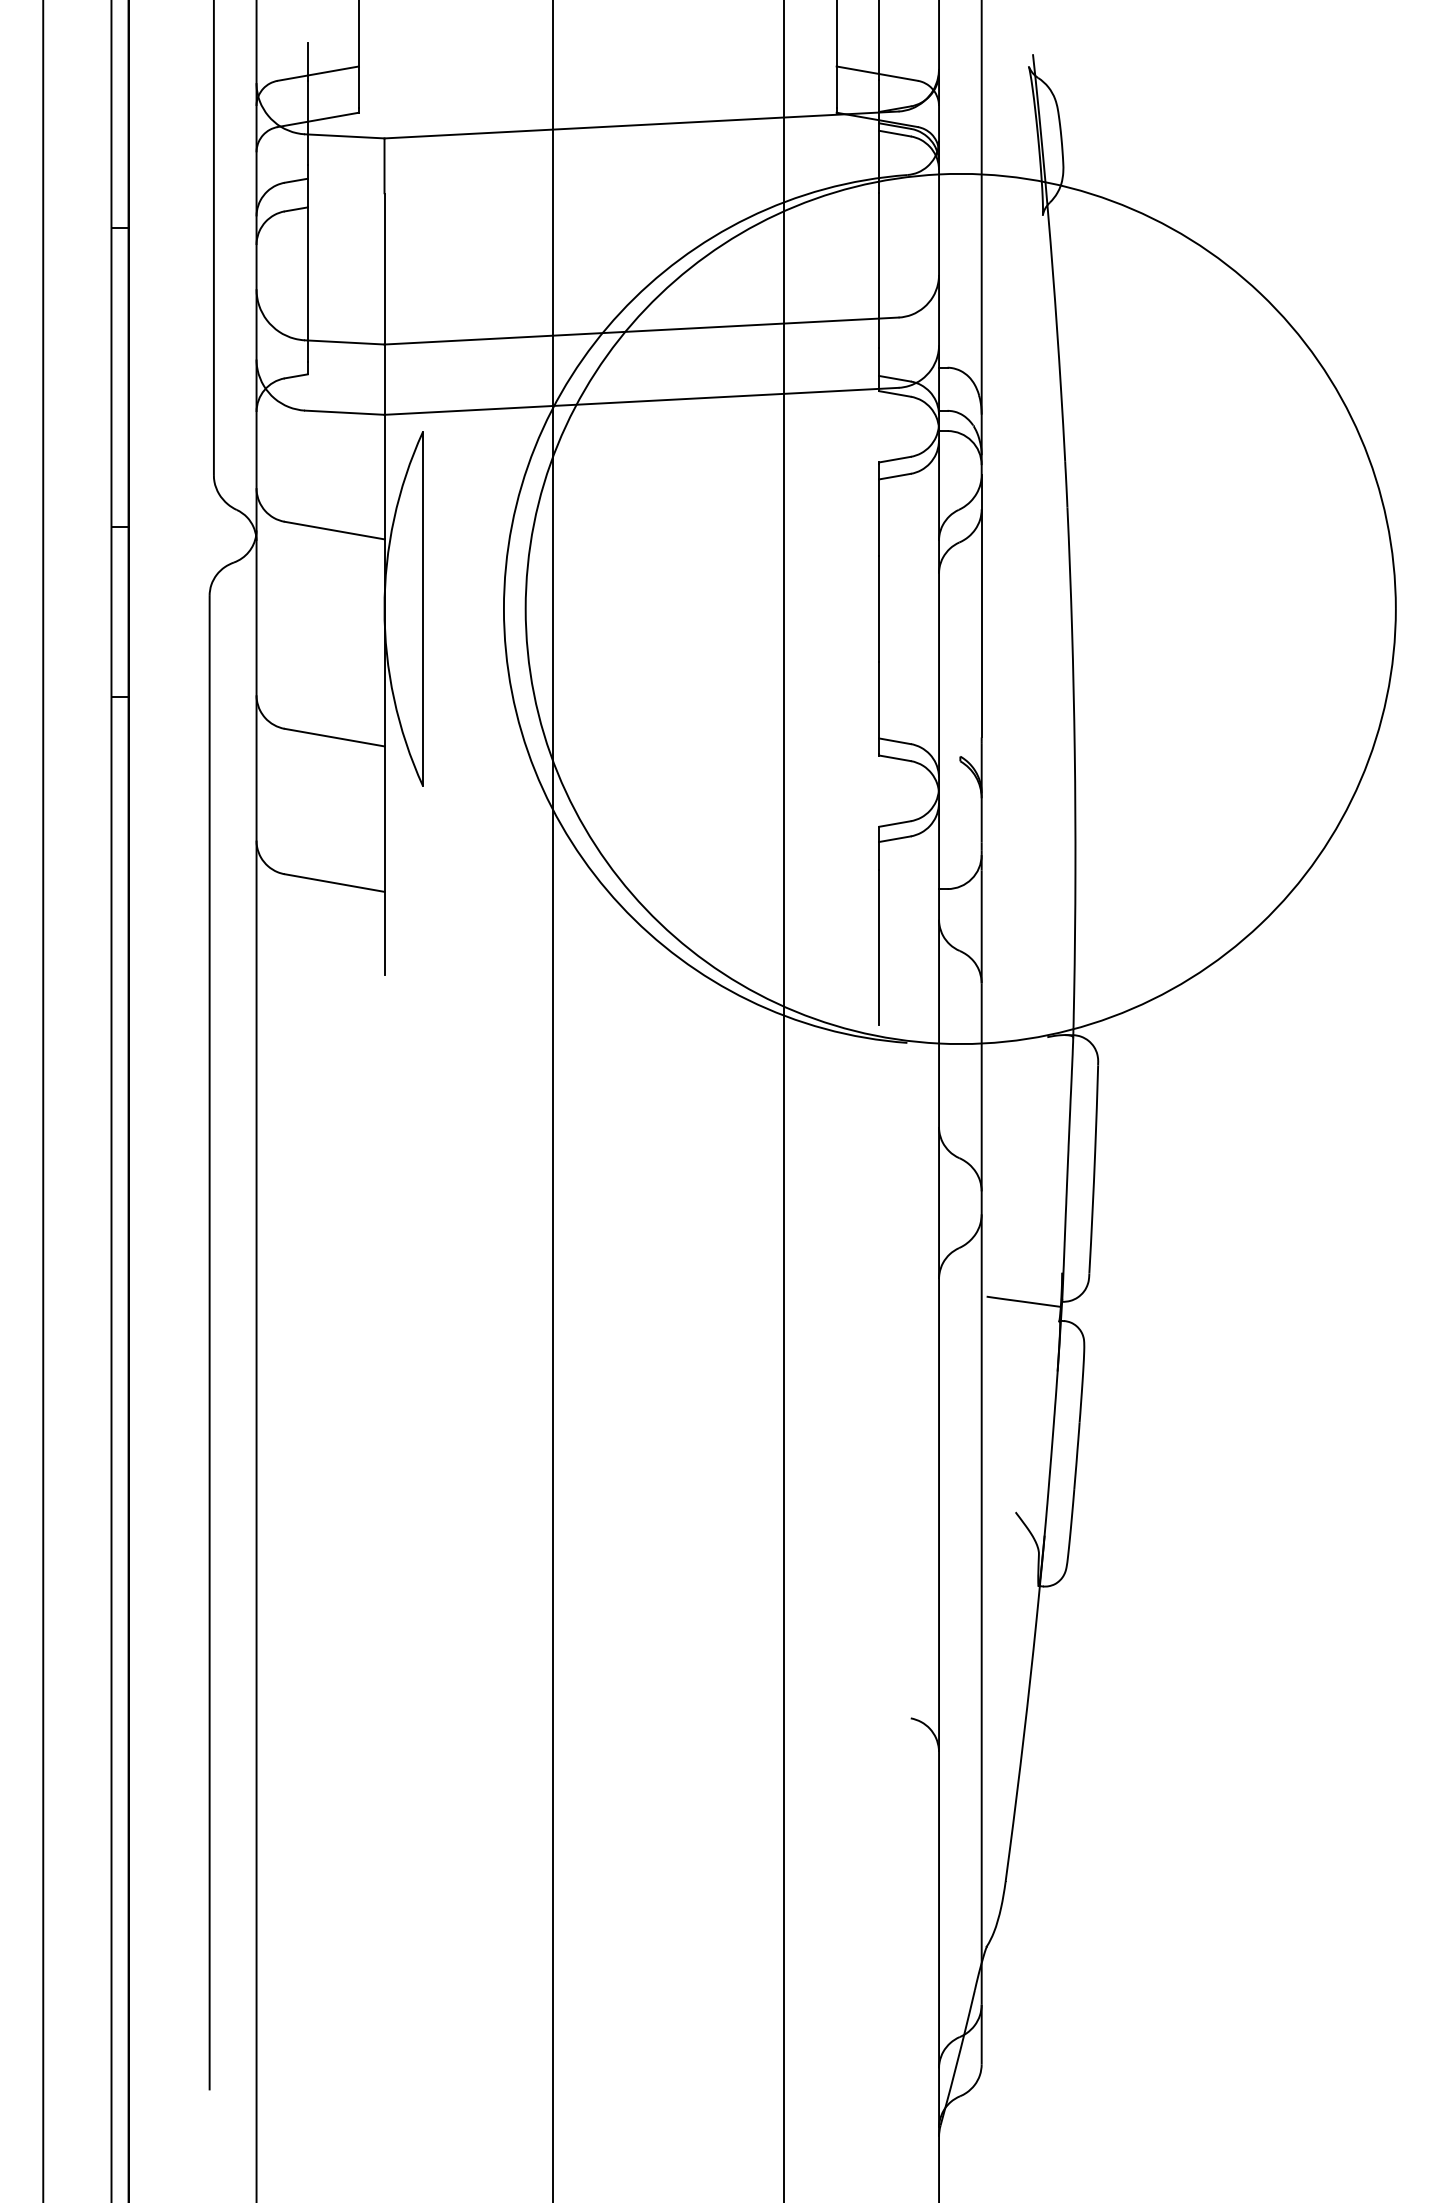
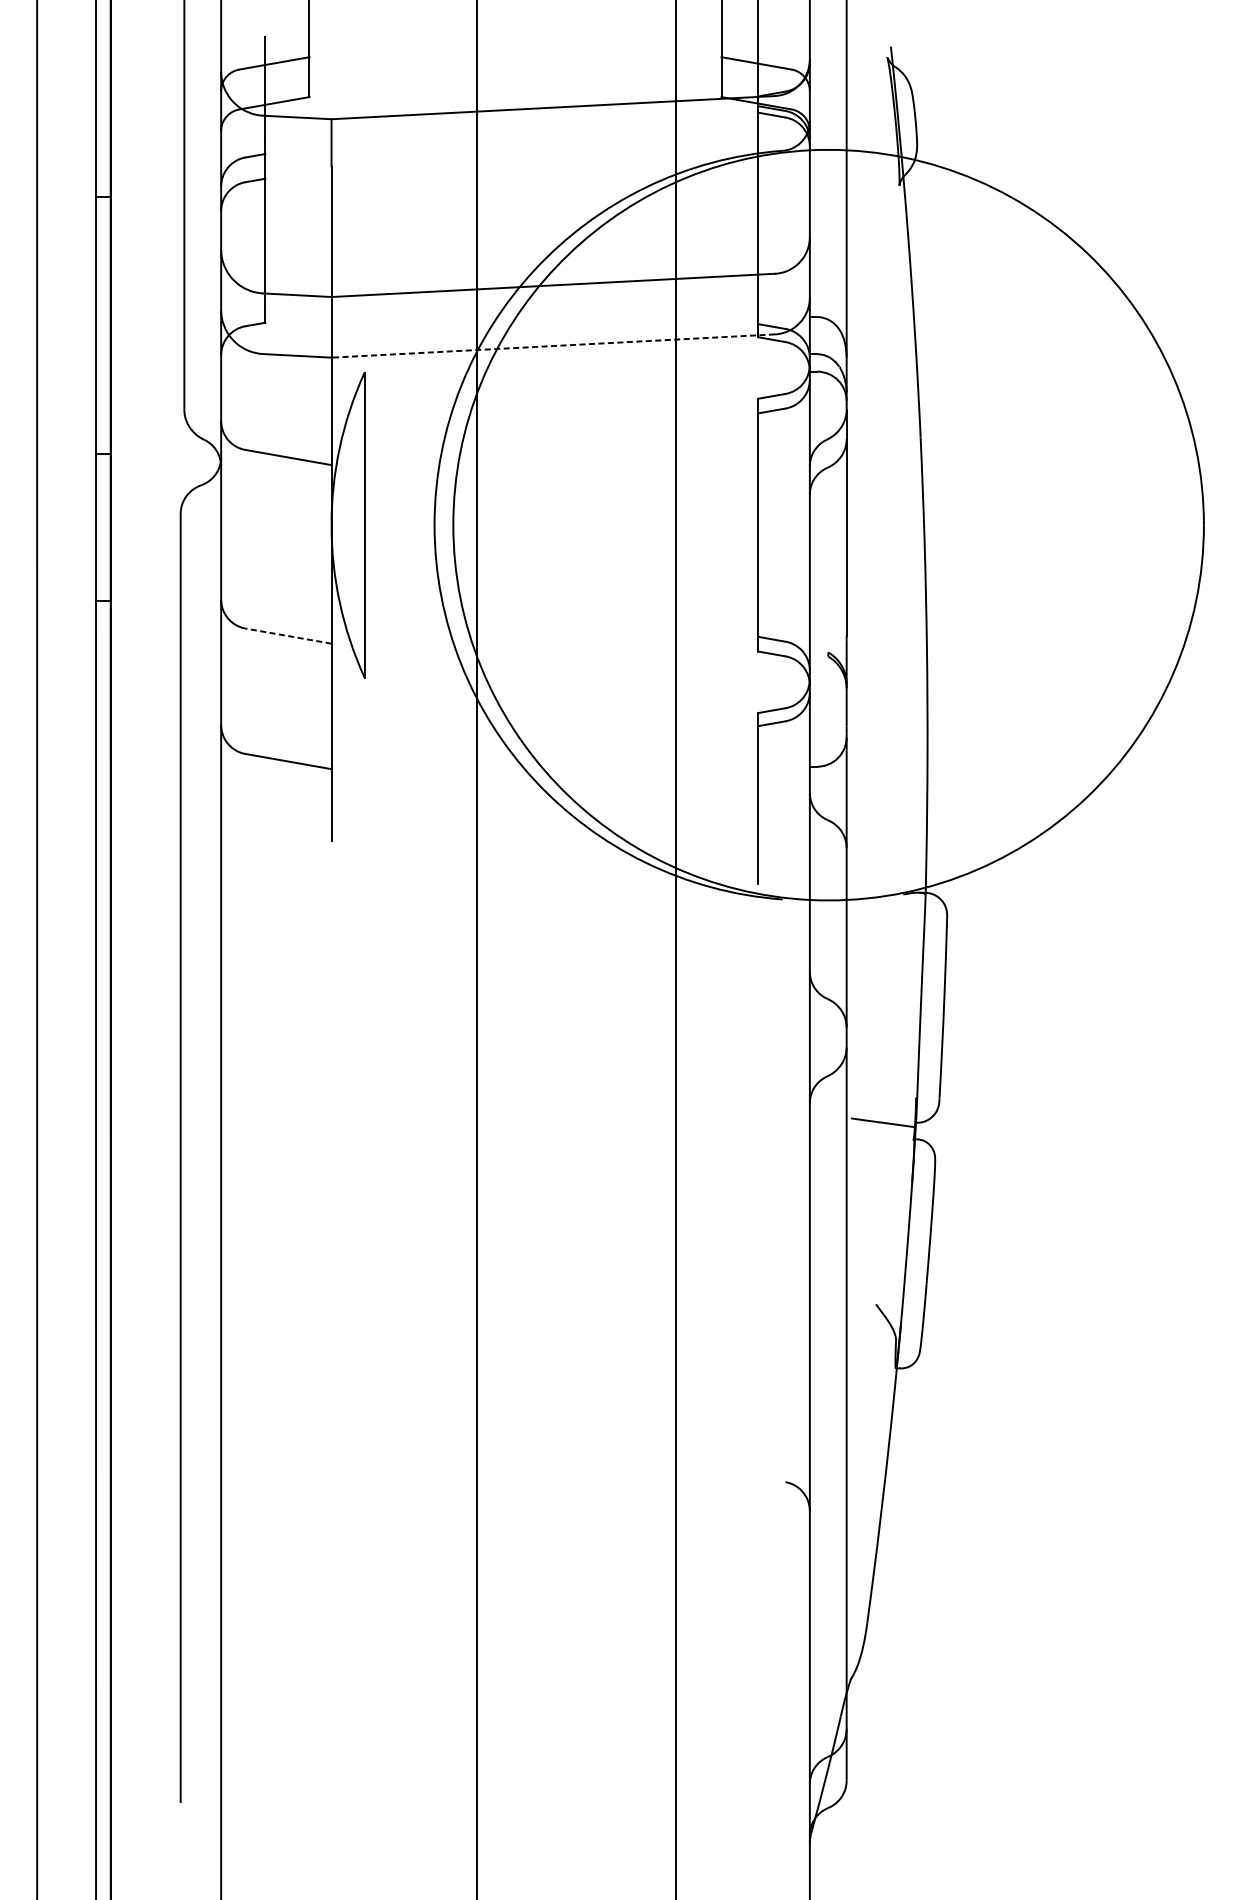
line: (641, 401) -> (553, 346), solid -> dashed
line: (334, 737) -> (288, 636), solid -> dashed

